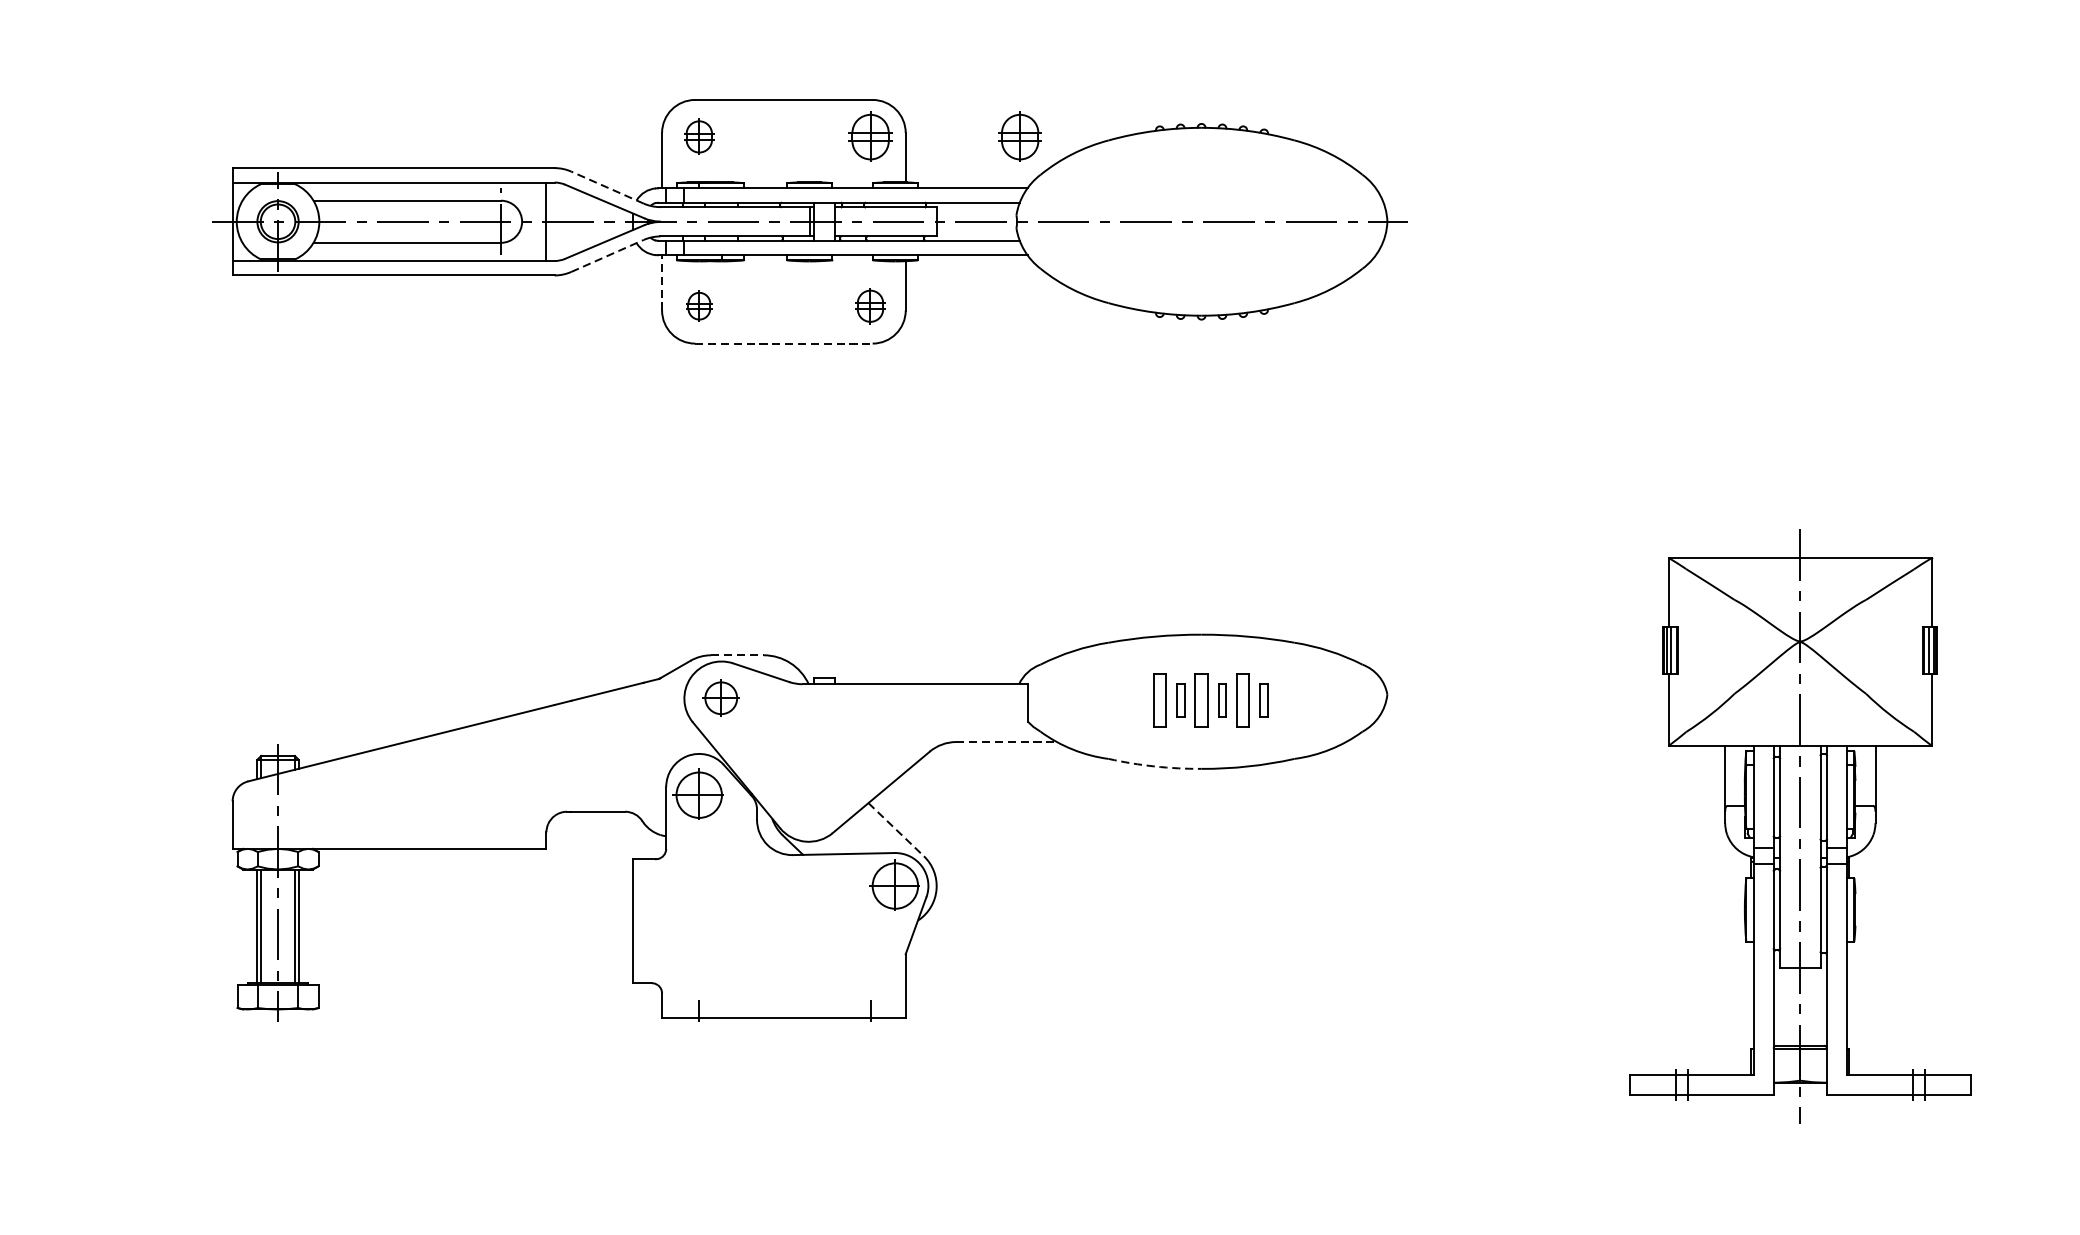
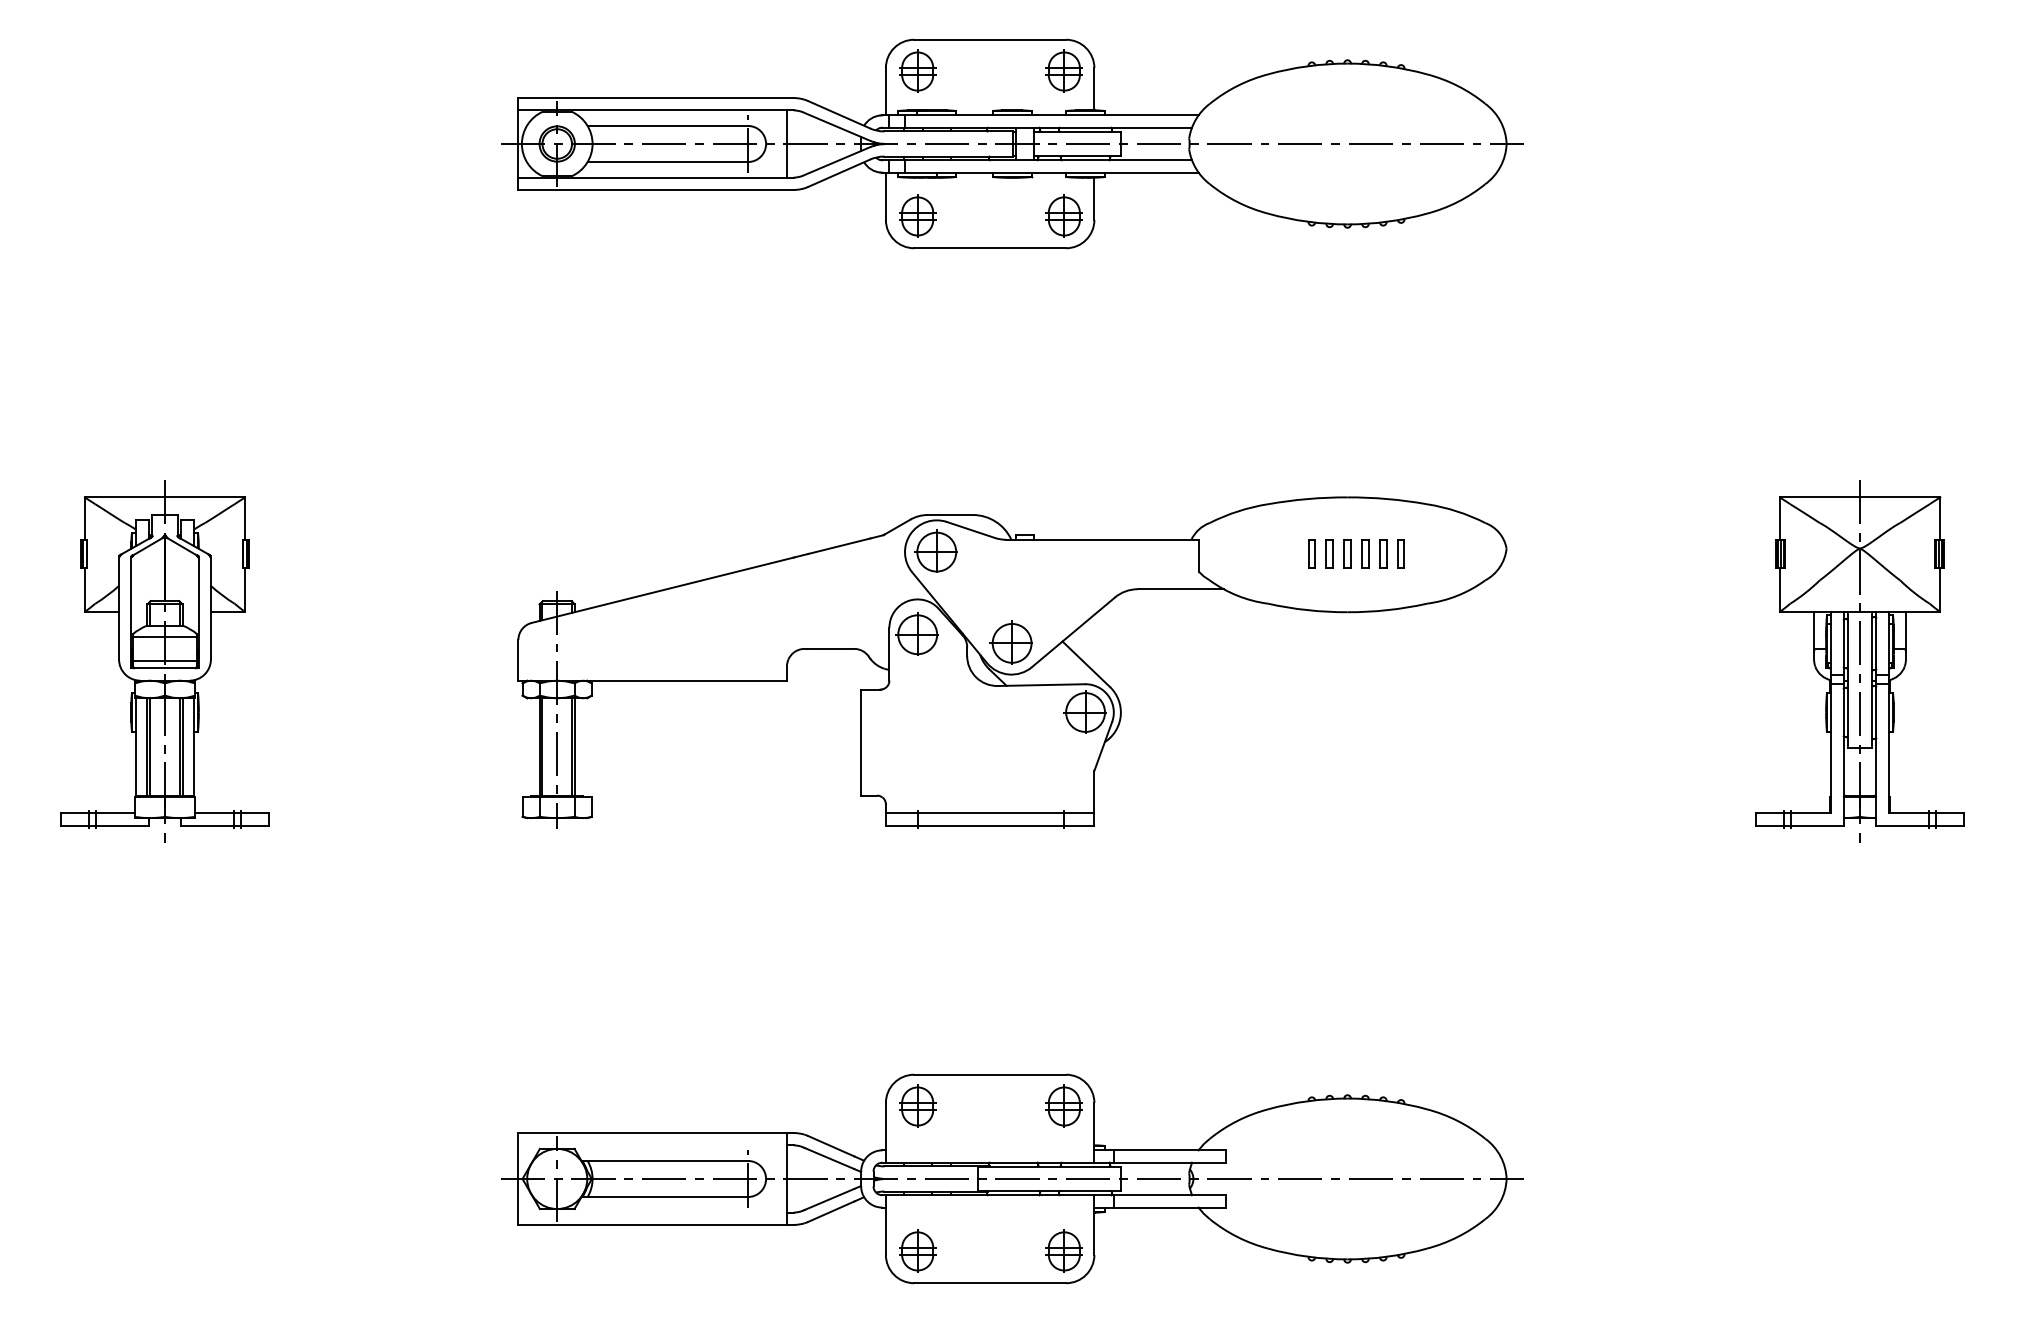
part: (699, 135) -> (917, 70), size x1.43
part: (1019, 135) -> (1191, 70), removed
line: (607, 187) -> (839, 114), dashed -> solid
line: (607, 256) -> (839, 173), dashed -> solid
line: (661, 283) -> (885, 196), dashed -> solid
part: (699, 305) -> (917, 215), size x1.67
part: (869, 305) -> (1063, 215), size x1.43
line: (784, 343) -> (990, 248), dashed -> solid
line: (737, 655) -> (950, 515), dashed -> solid
part: (720, 696) -> (935, 550), size x1.43
part: (1159, 700) -> (1311, 553), size x0.62
part: (1201, 700) -> (1347, 553), size x0.62
part: (1243, 700) -> (1383, 553), size x0.62
line: (1007, 742) -> (1181, 589), dashed -> solid
arc: (1154, 766) -> (1307, 610), dashed -> solid
part: (807, 804) -> (1010, 642), added
part: (1799, 826) -> (1859, 661), size x0.71
line: (896, 829) -> (1086, 664), dashed -> solid
line: (783, 1004) -> (989, 813), added

